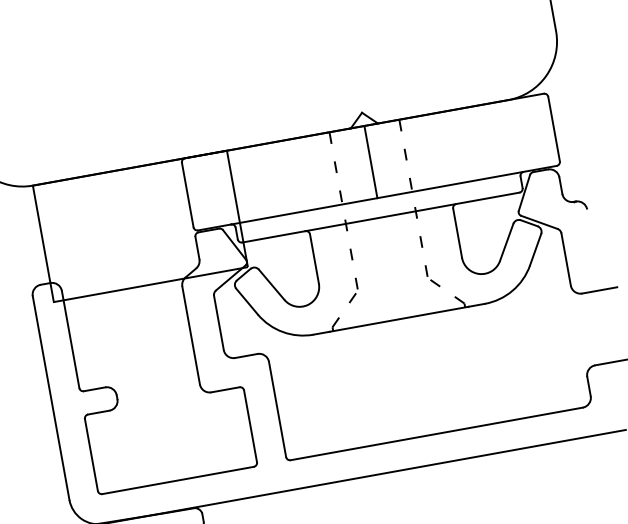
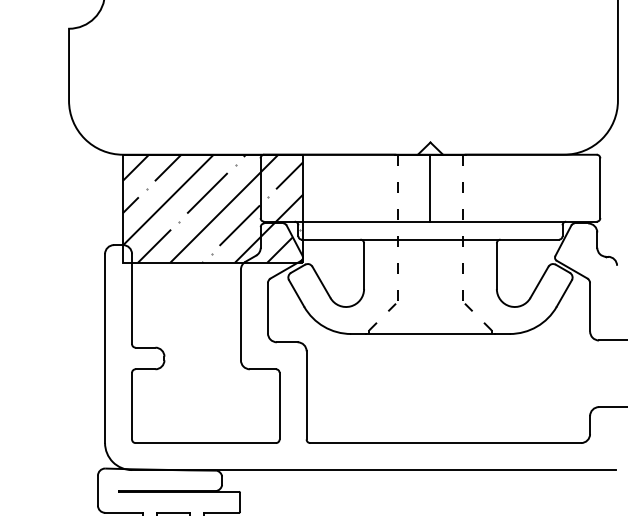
hatch: (140, 226) -> (213, 208), added

